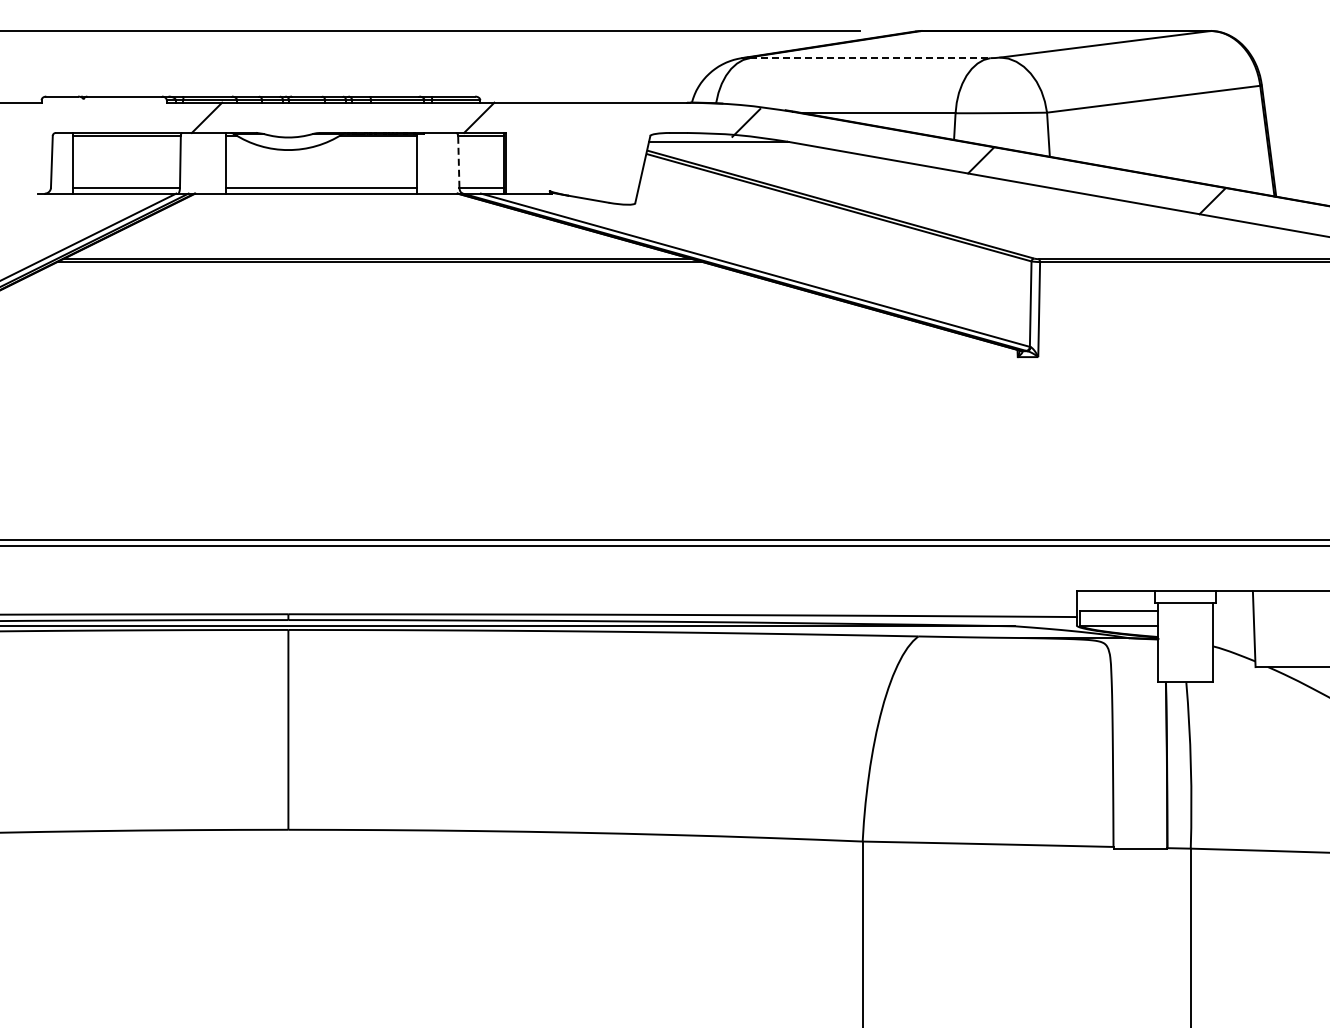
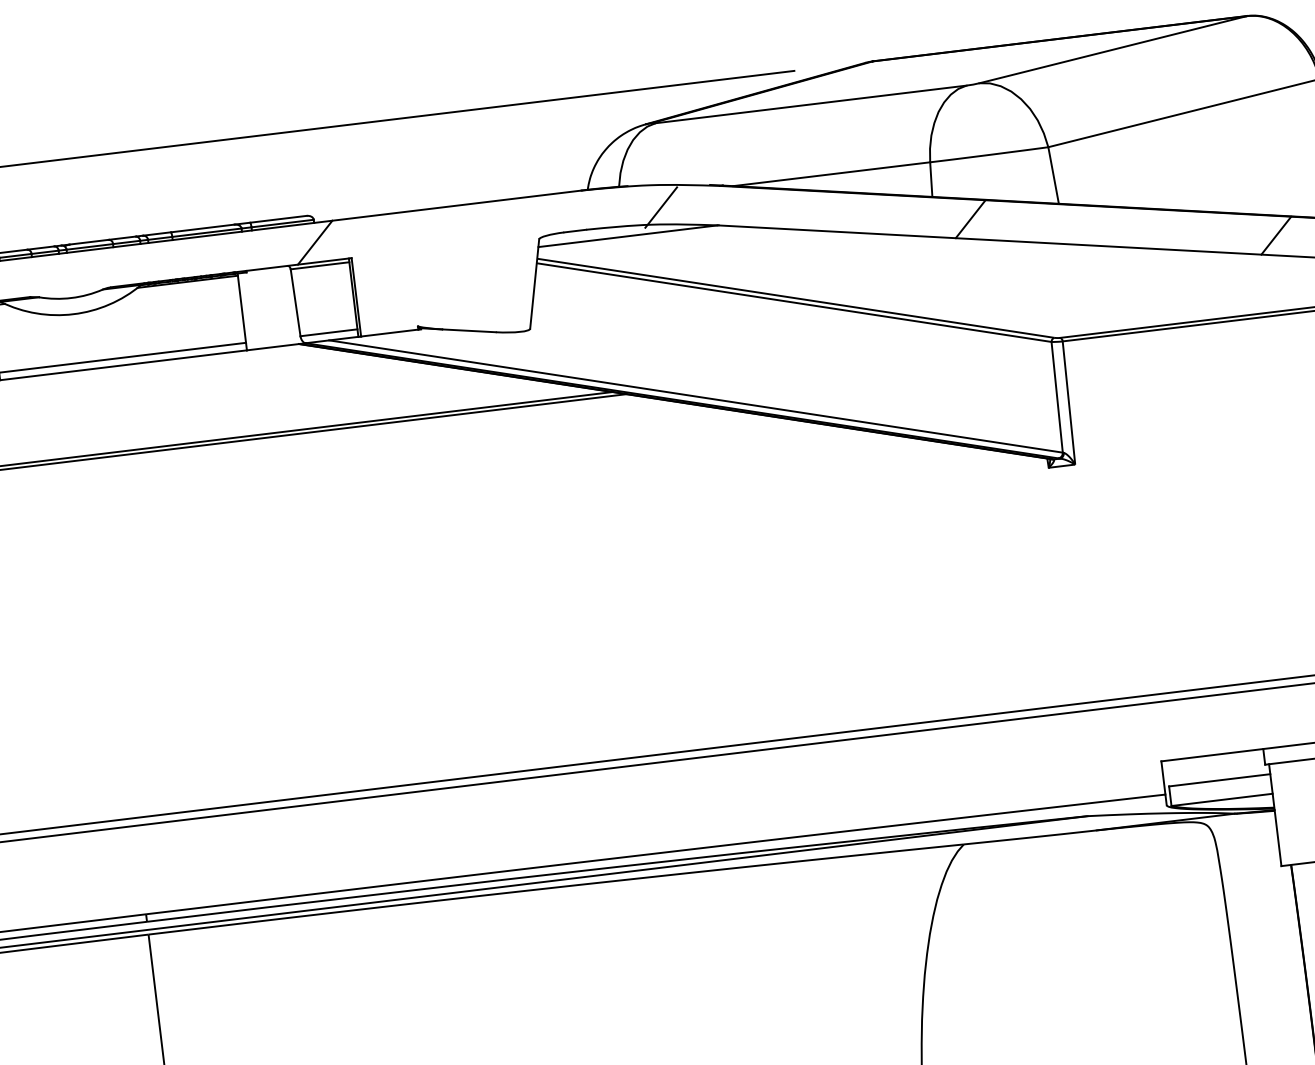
line: (870, 58) -> (811, 104), dashed -> solid
line: (458, 161) -> (295, 302), dashed -> solid

